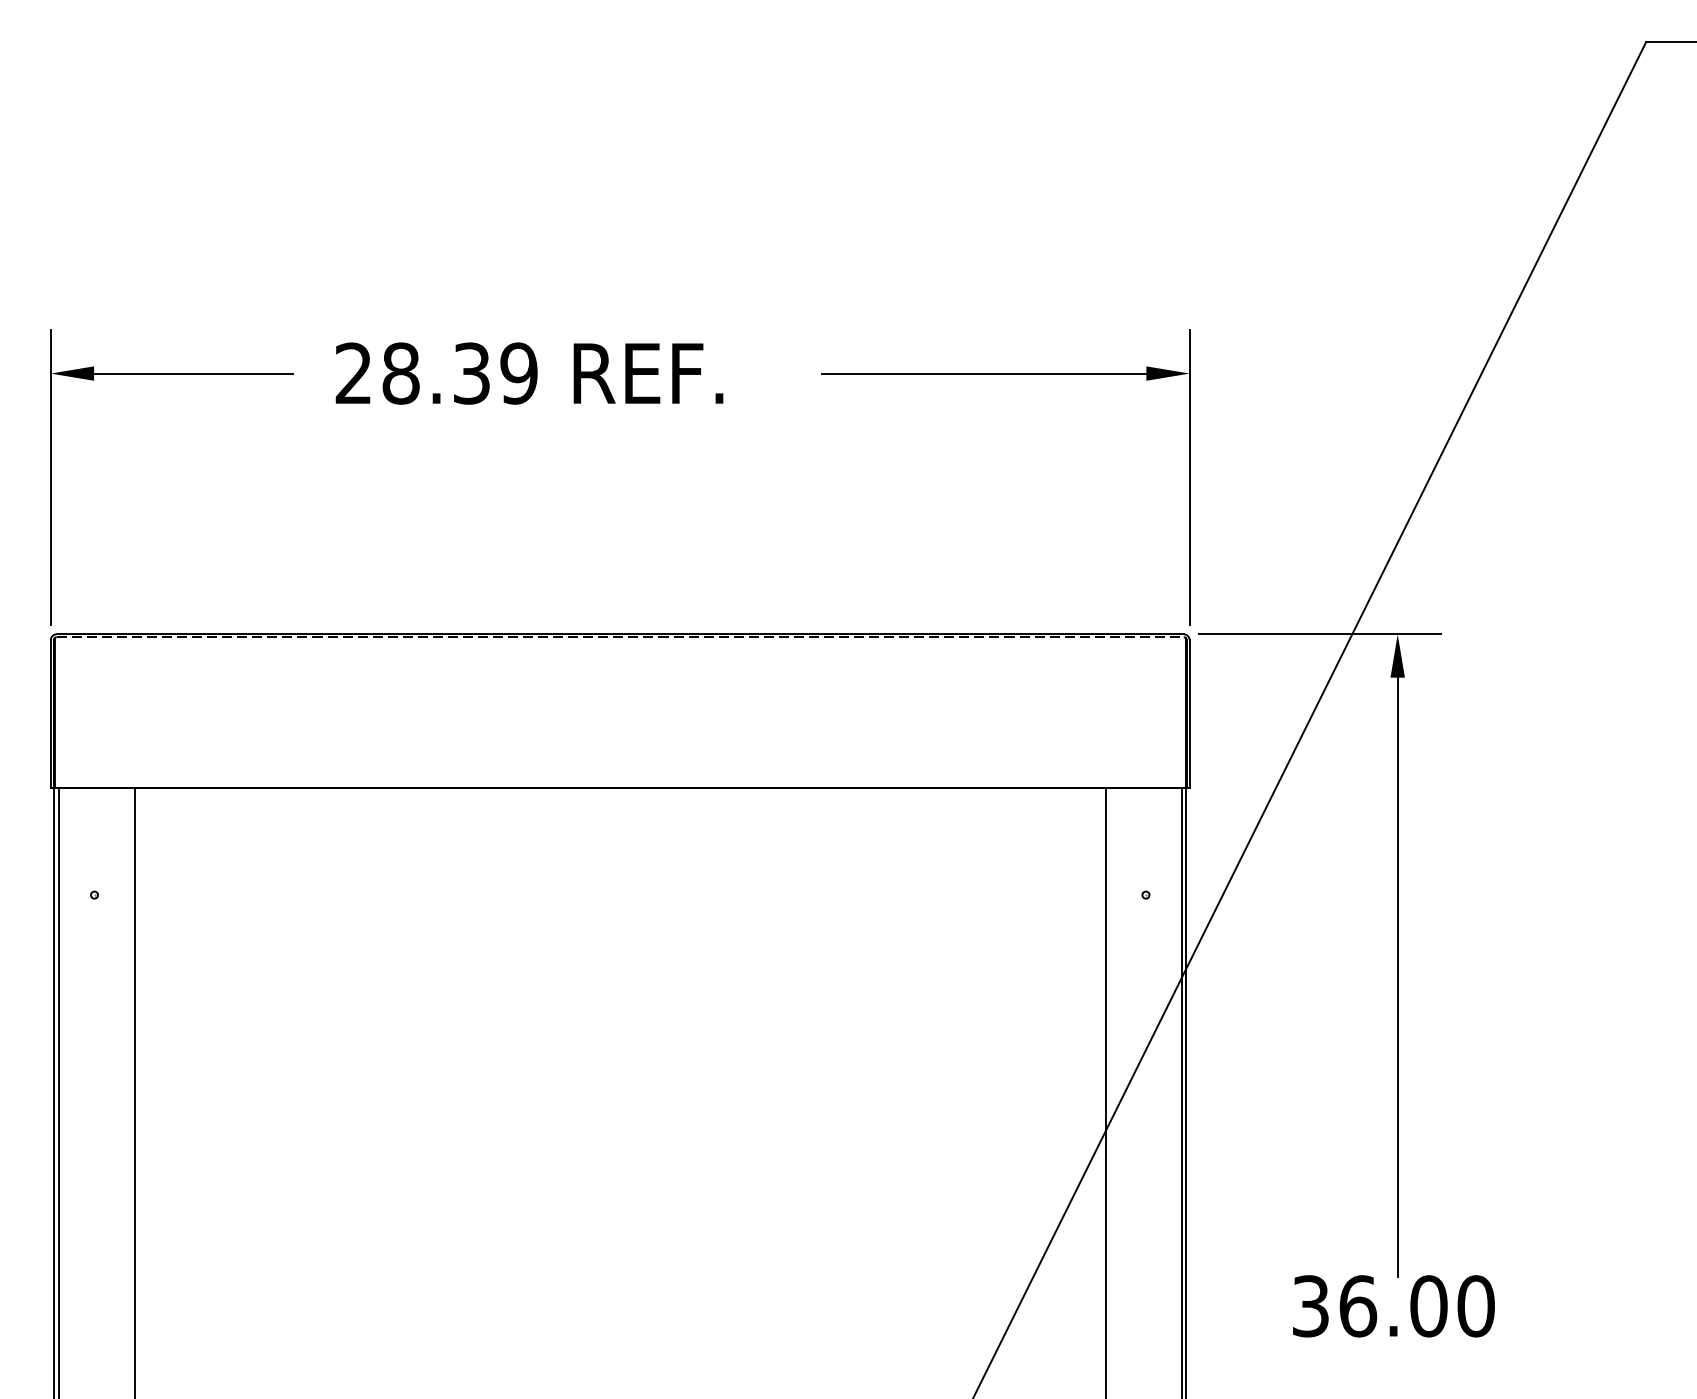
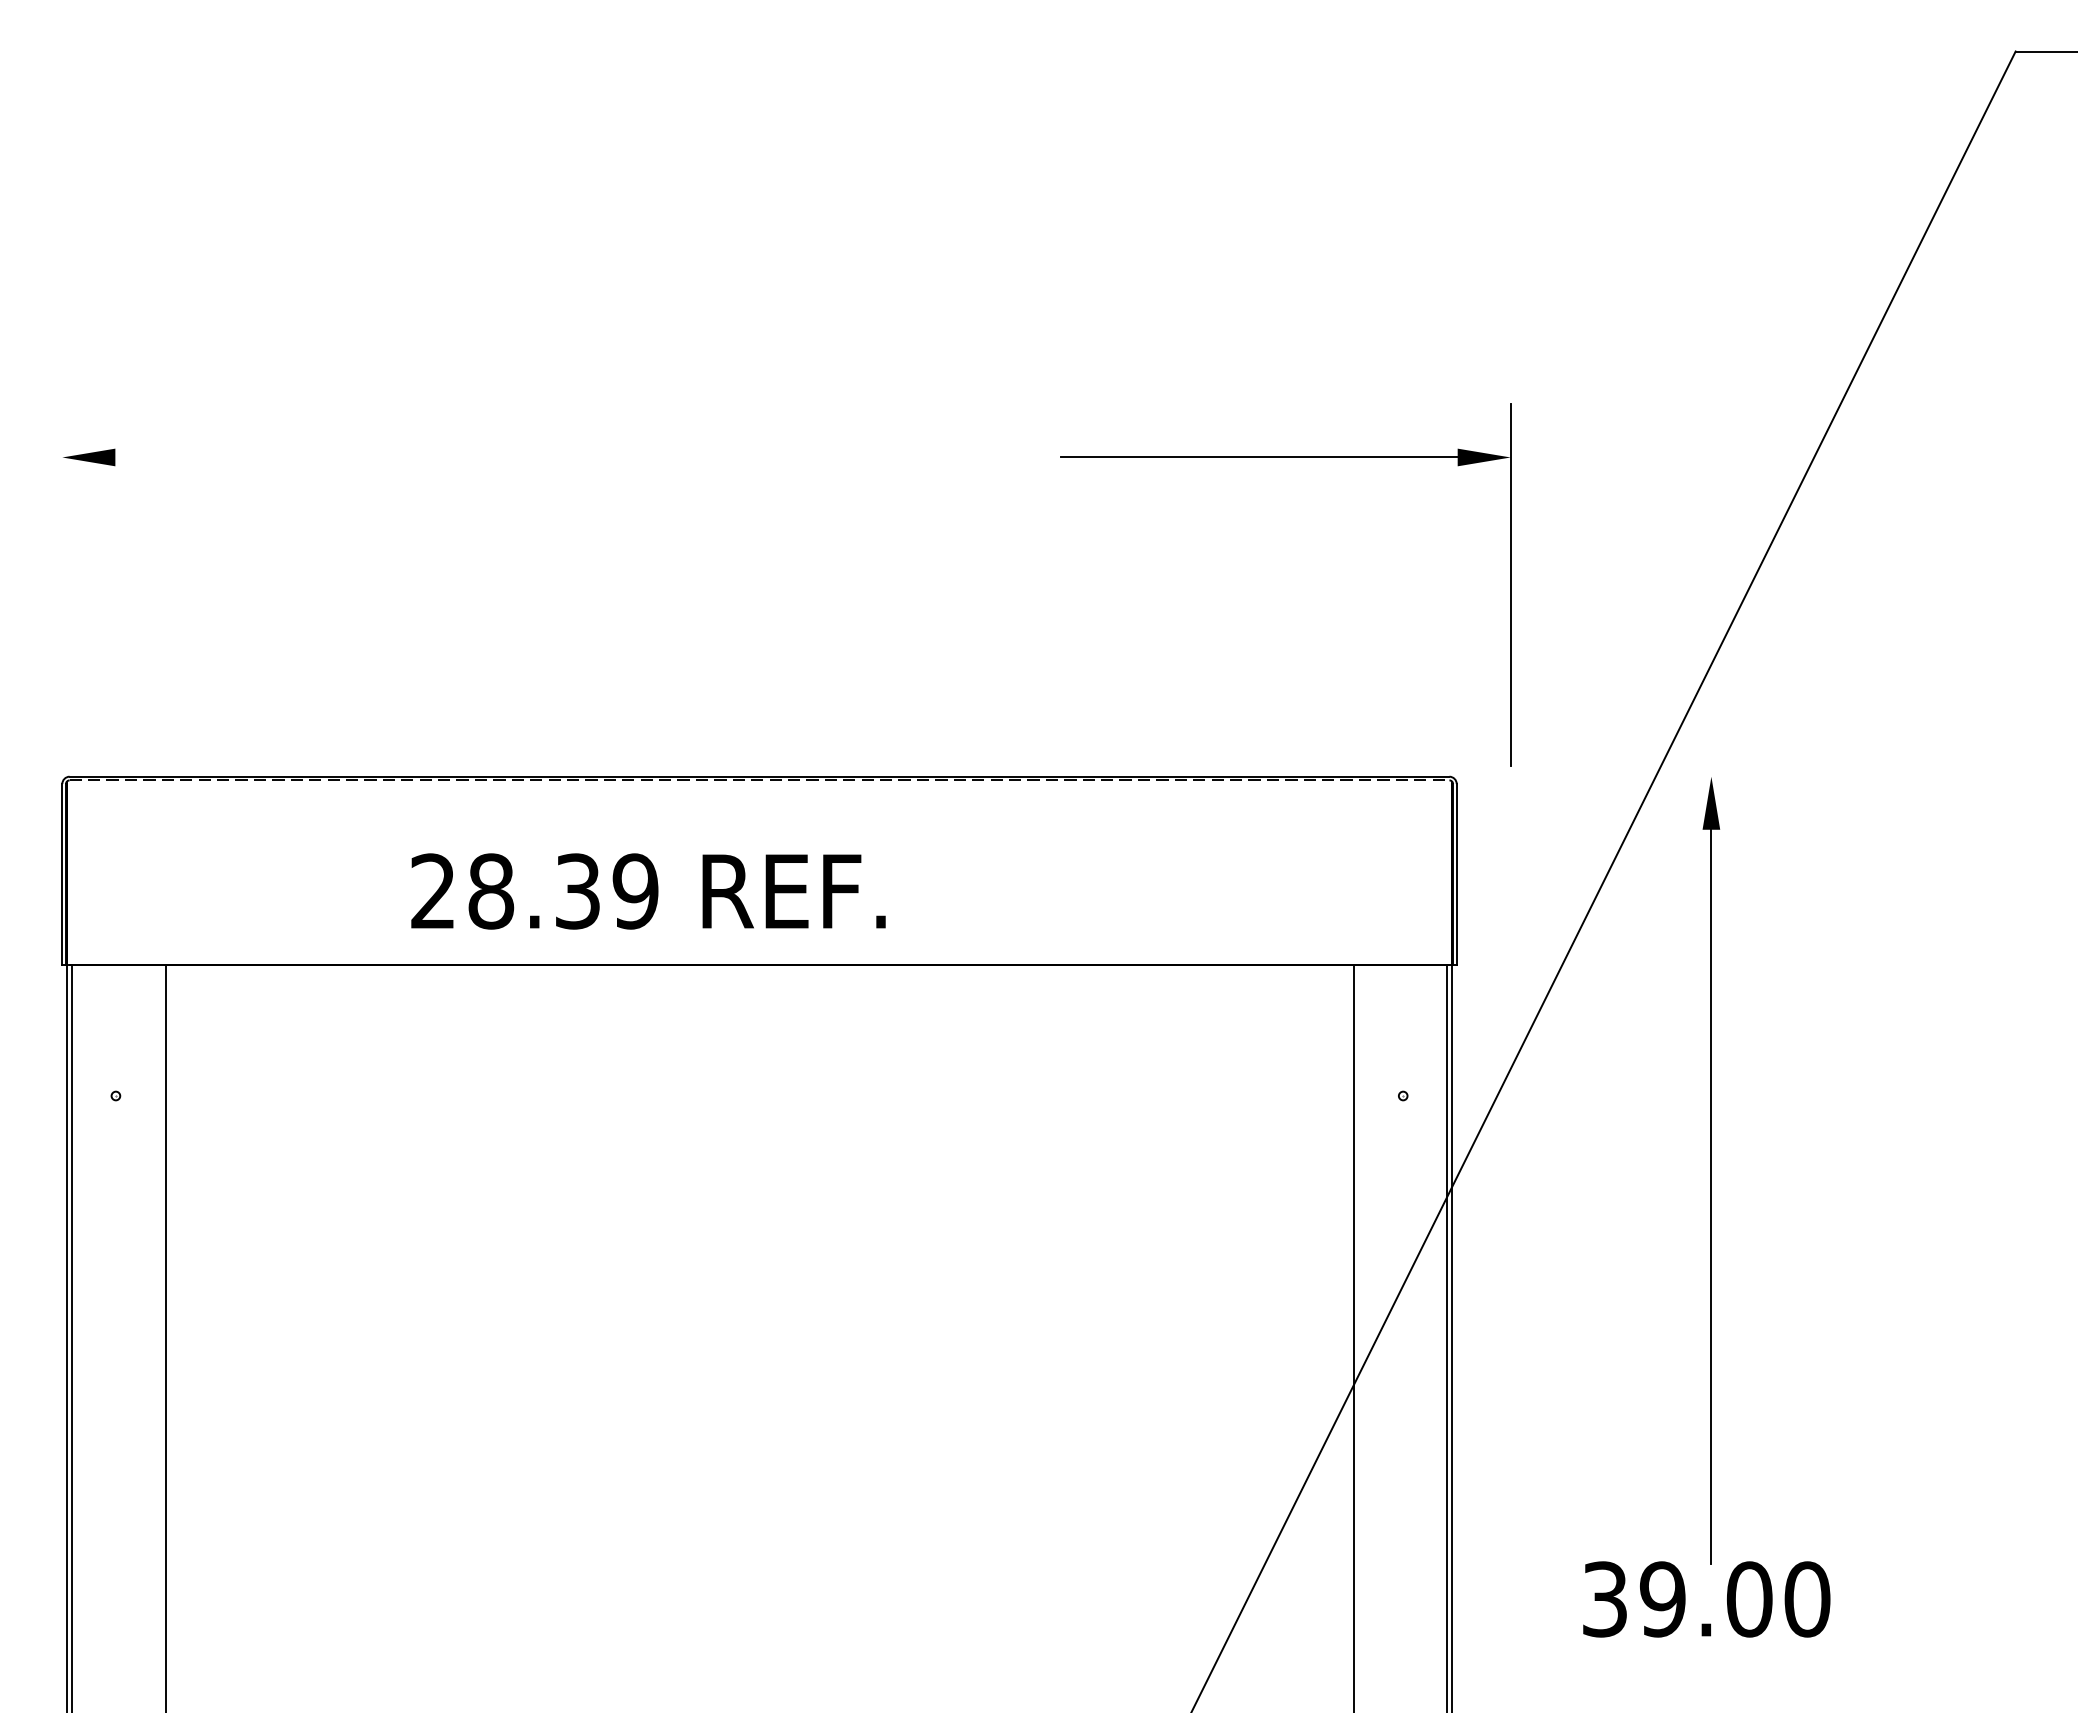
line: (193, 373) -> (236, 457), removed
text: (529, 373) -> (648, 891), moved
part: (1005, 373) -> (1285, 457), moved
line: (50, 477) -> (62, 584), removed
line: (1319, 634) -> (1615, 776), removed
text: (1358, 1306) -> (1663, 1599), 36.00 -> 39.00

